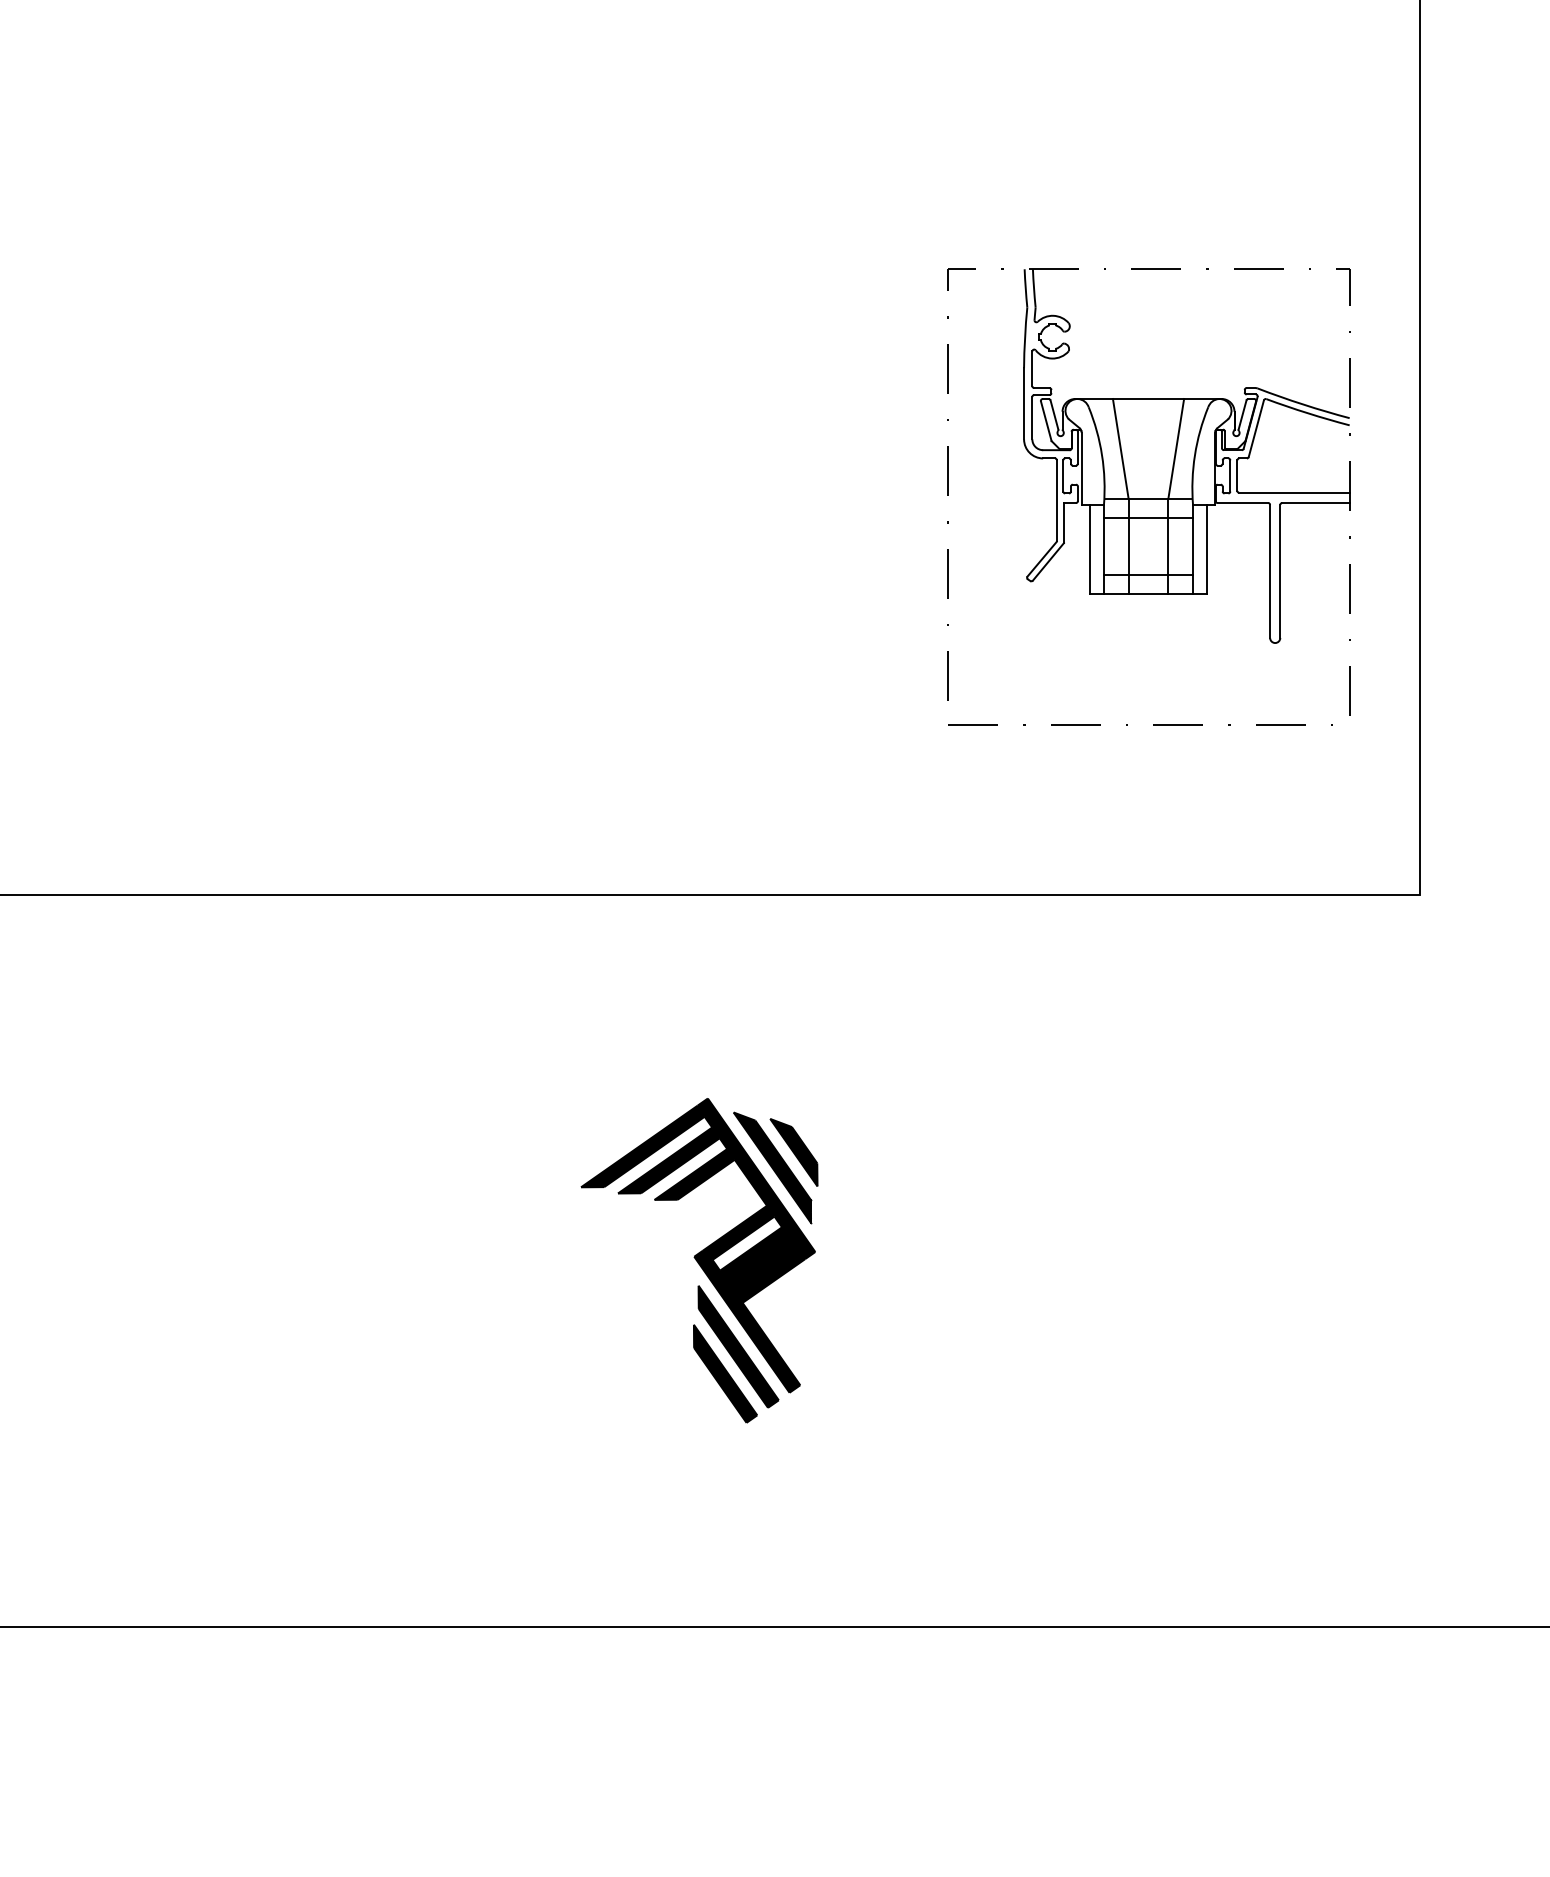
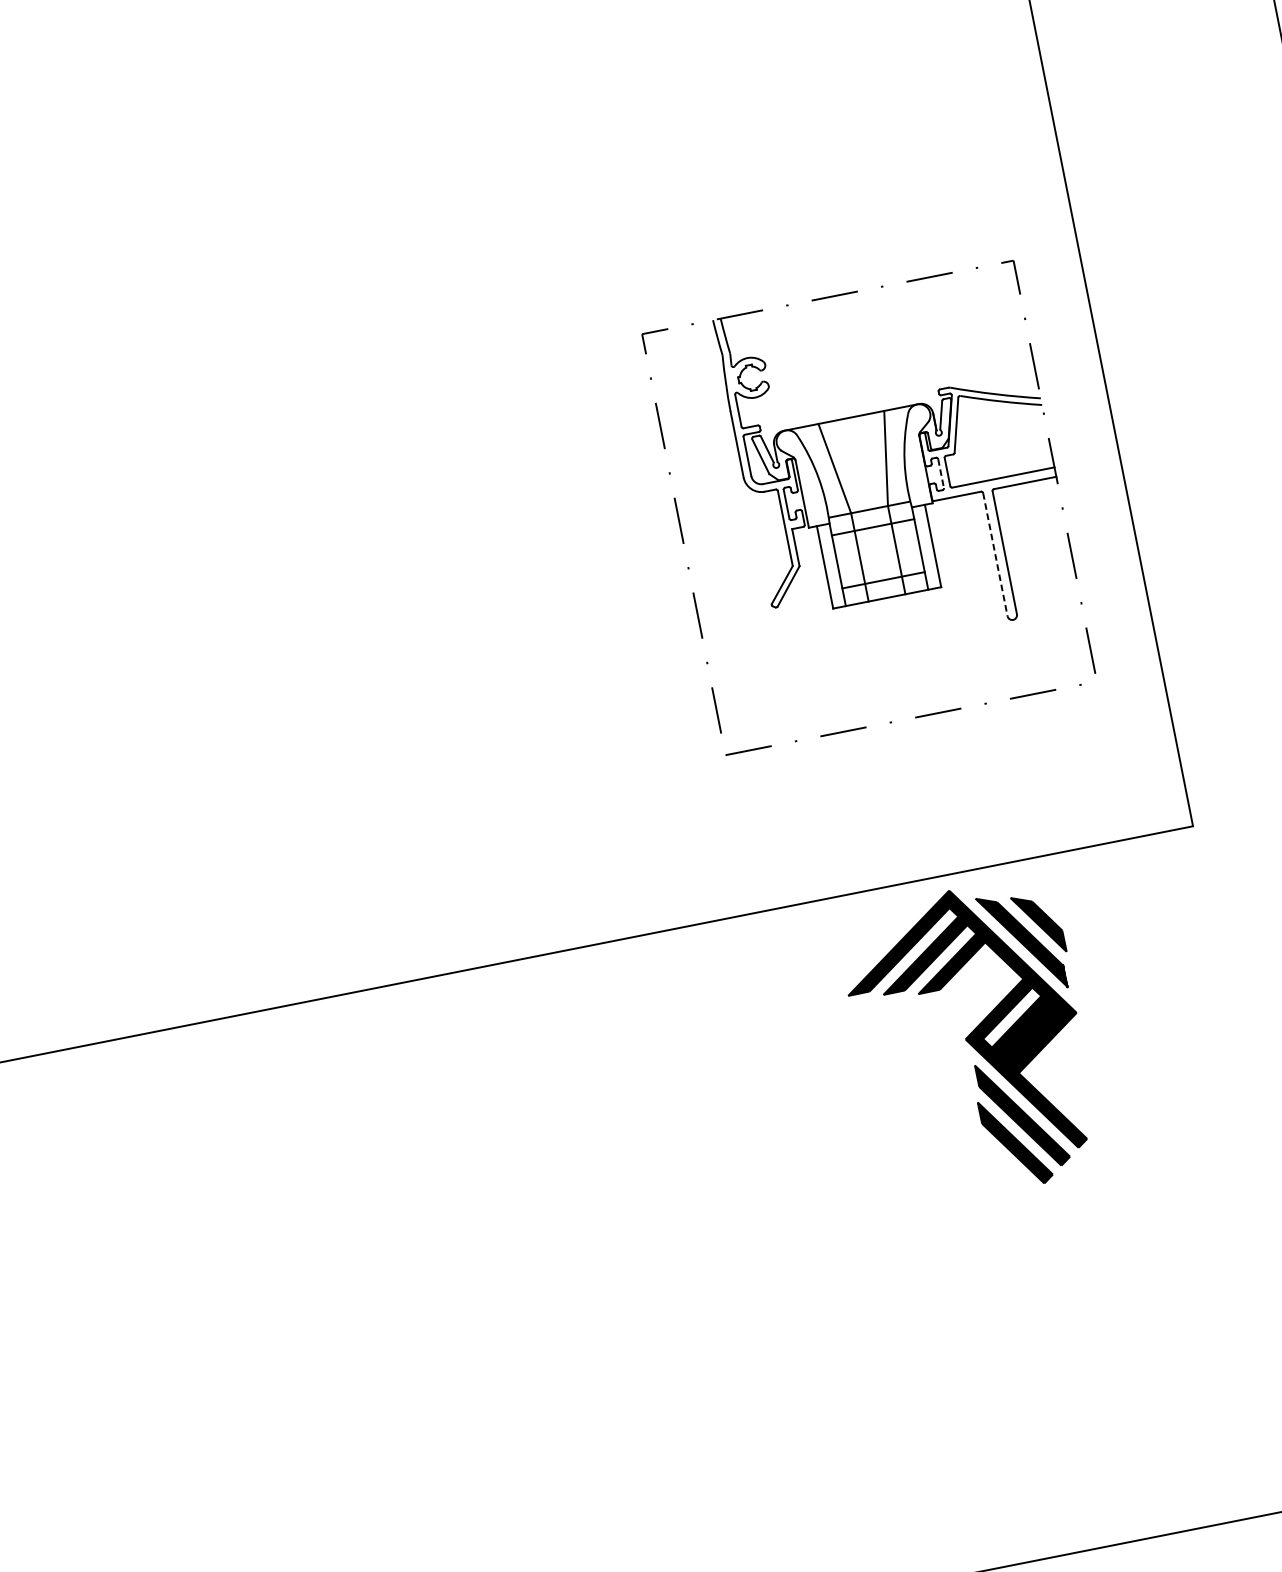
line: (1230, 475) -> (941, 473), solid -> dashed
line: (1270, 571) -> (995, 554), solid -> dashed
part: (699, 1260) -> (971, 1041), moved

